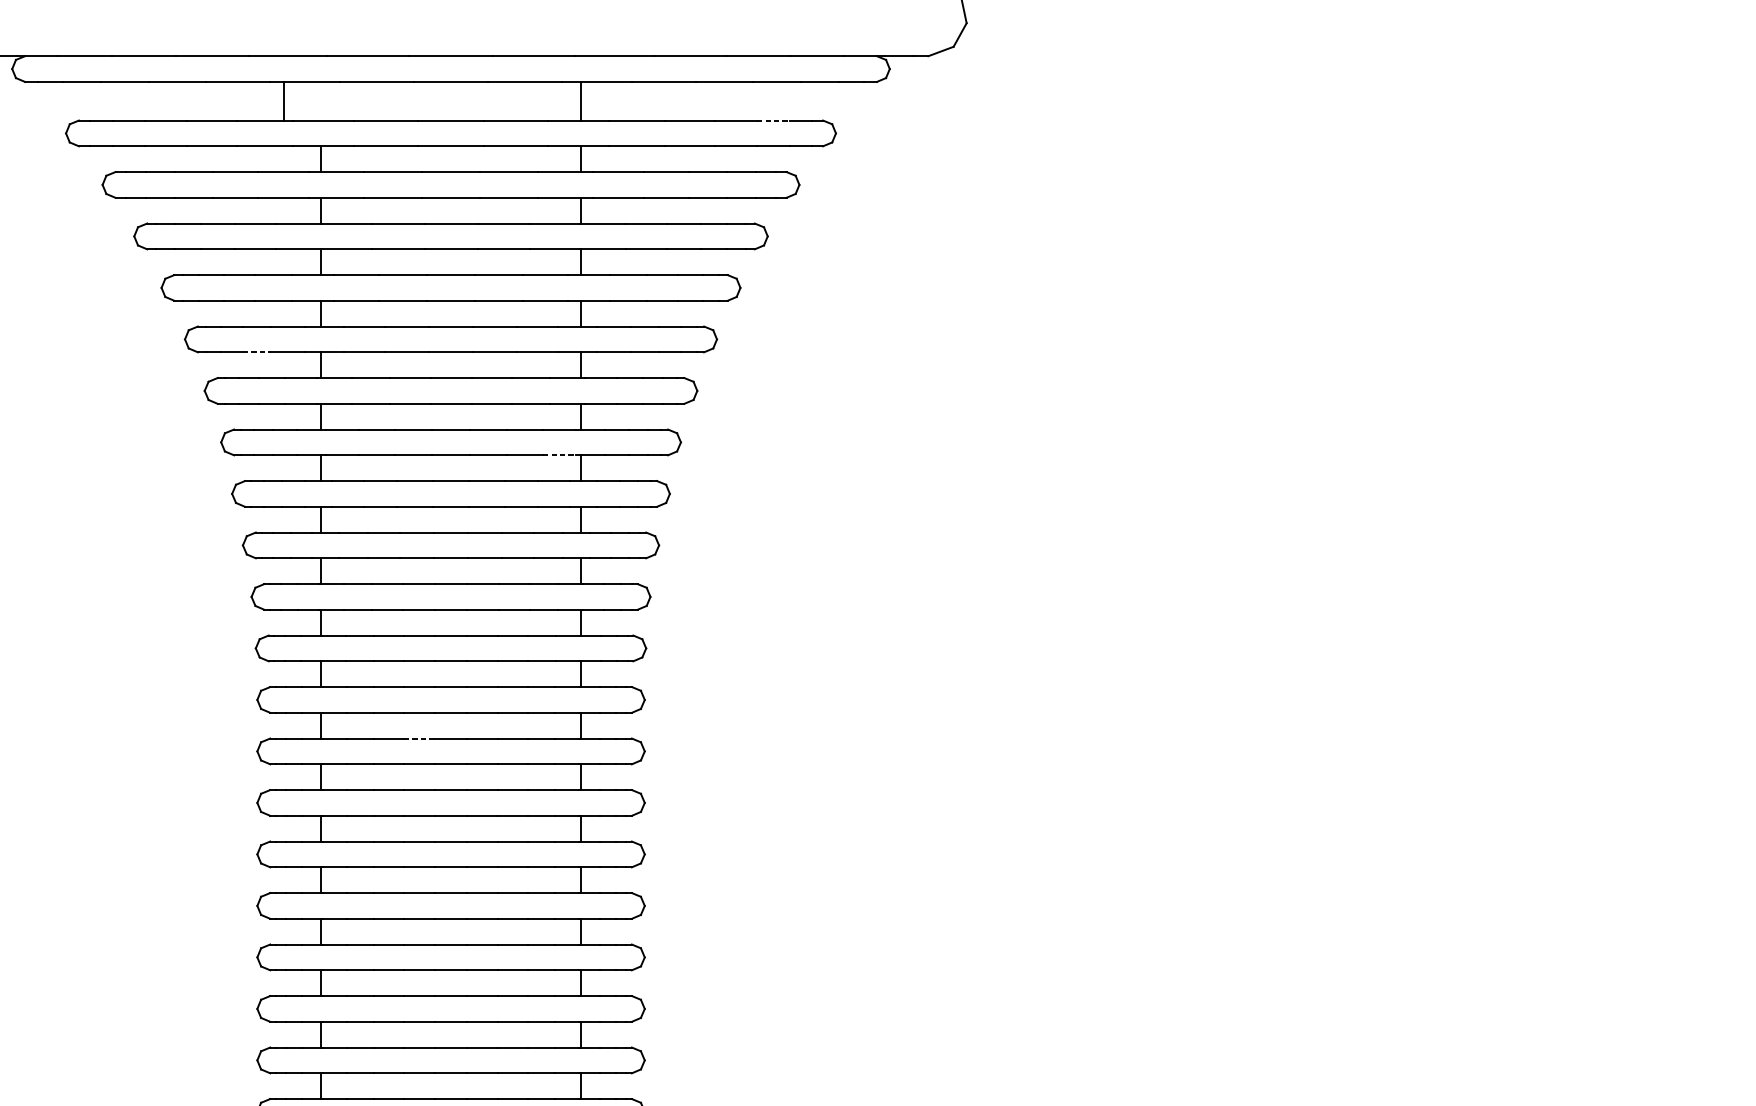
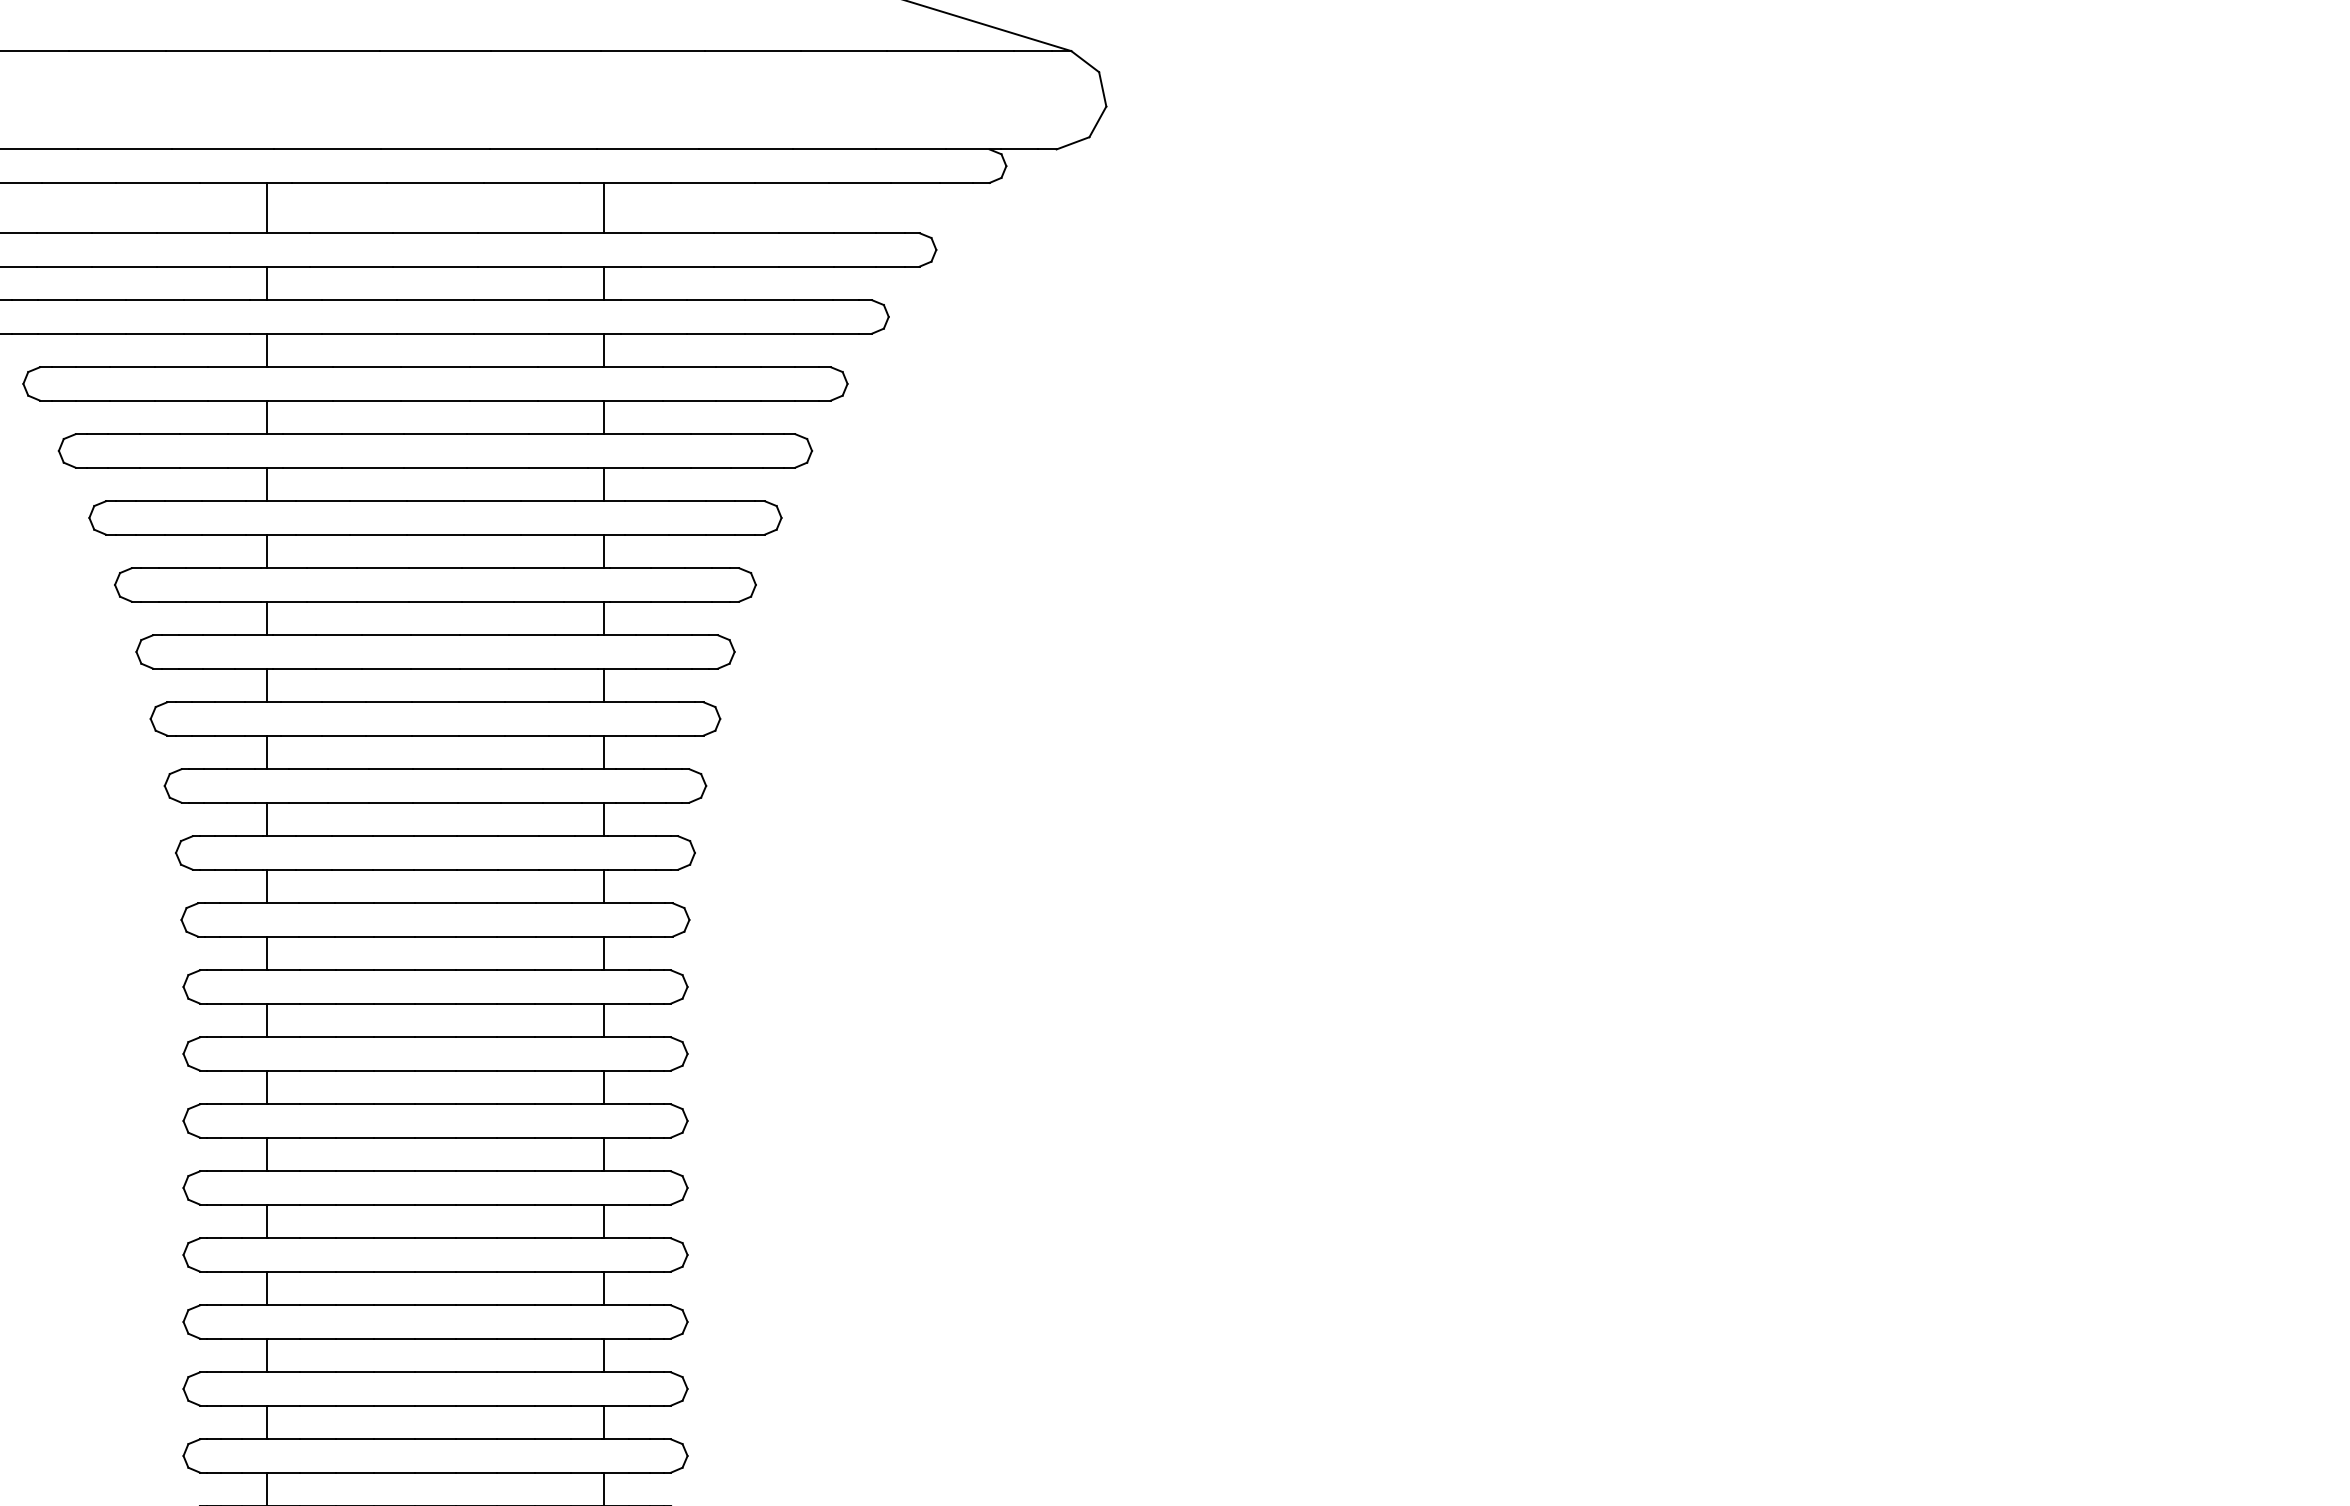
line: (283, 100) -> (266, 207), moved
line: (773, 120) -> (855, 233), dashed -> solid
line: (257, 352) -> (183, 534), dashed -> solid
line: (560, 455) -> (577, 668), dashed -> solid
line: (420, 738) -> (395, 1037), dashed -> solid

